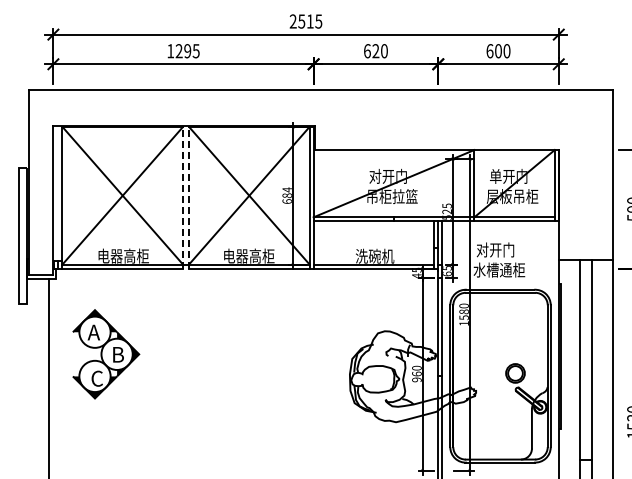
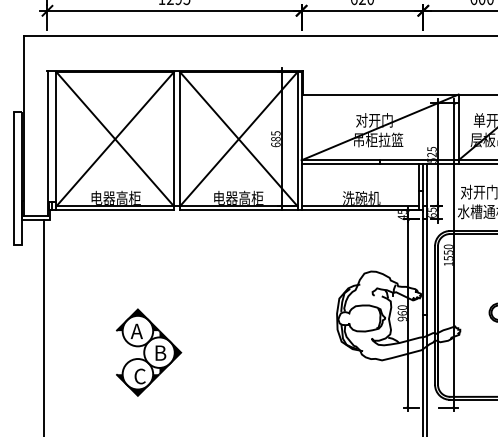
text: (286, 189) -> (275, 133), 684 -> 685
line: (183, 197) -> (174, 140), dashed -> solid
line: (189, 197) -> (180, 140), dashed -> solid
text: (463, 311) -> (447, 252), 1580 -> 1550
part: (106, 354) -> (149, 352), moved

